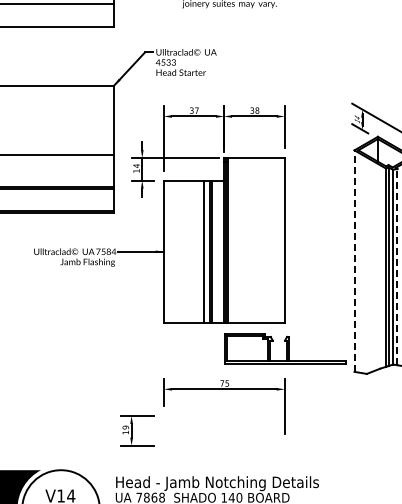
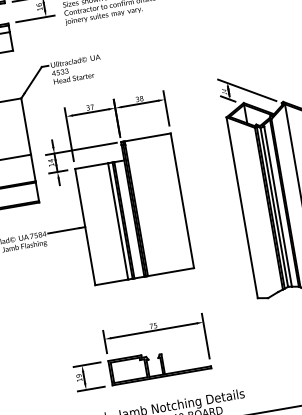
line: (354, 261) -> (242, 208), dashed -> solid
line: (397, 266) -> (278, 206), dashed -> solid
part: (285, 348) -> (159, 364), moved

